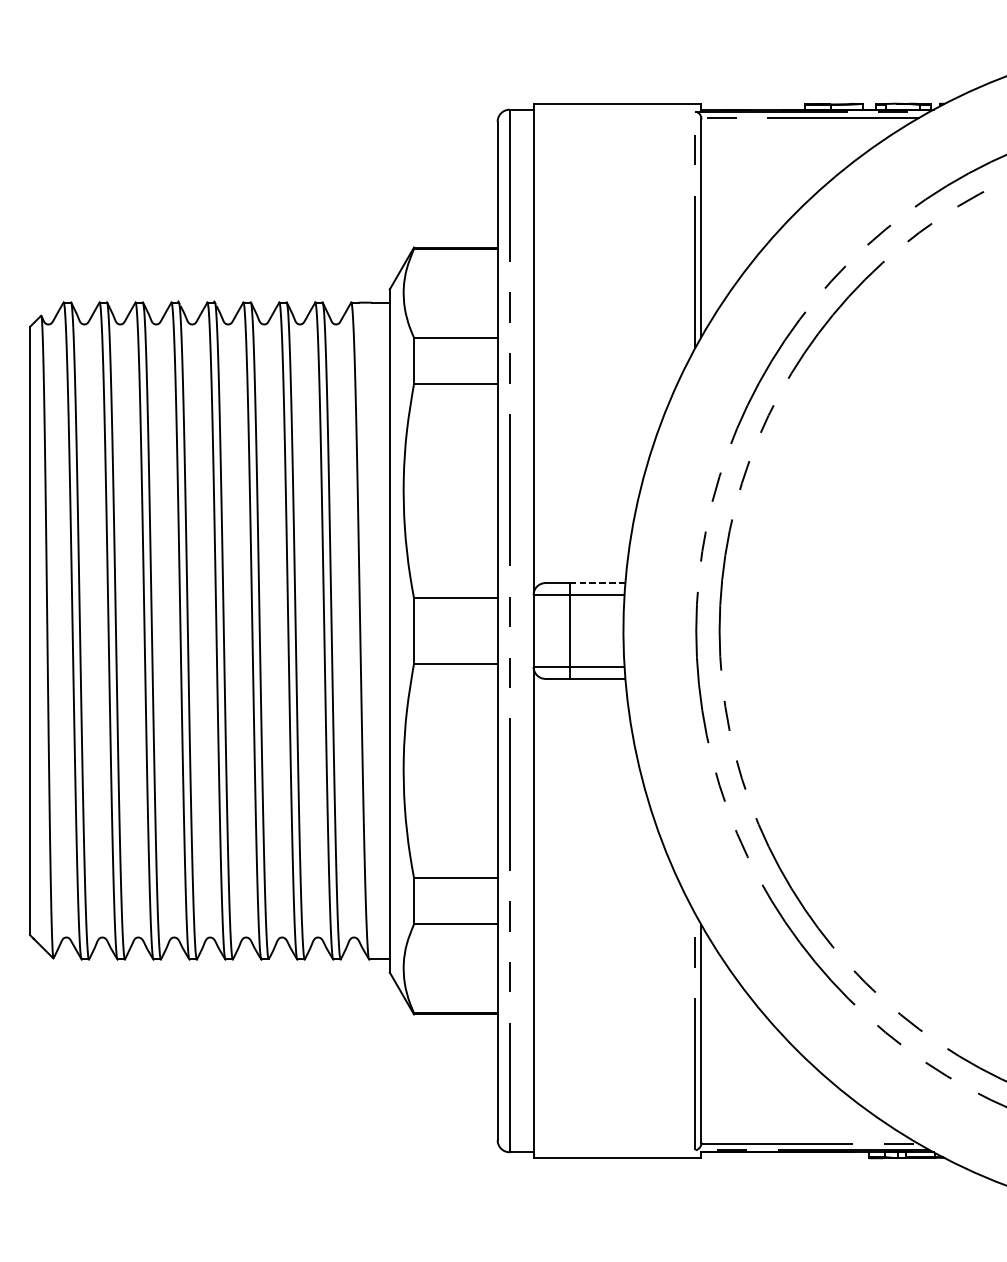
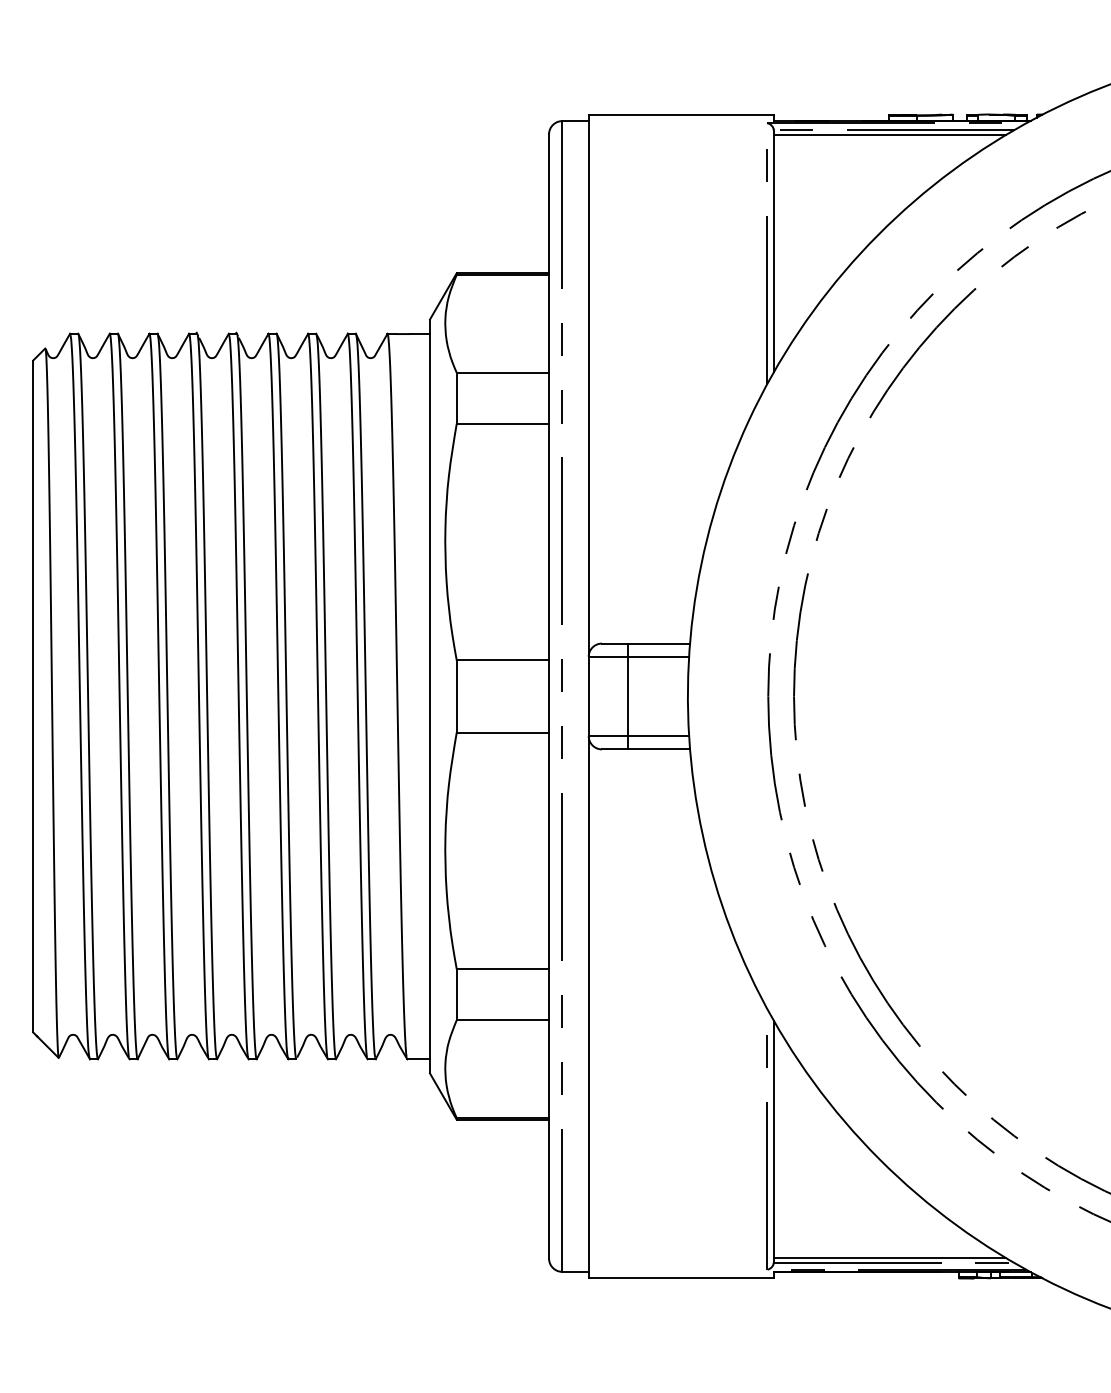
line: (806, 122) -> (889, 135), added
line: (597, 582) -> (659, 643), dashed -> solid
line: (806, 1139) -> (889, 1257), added

